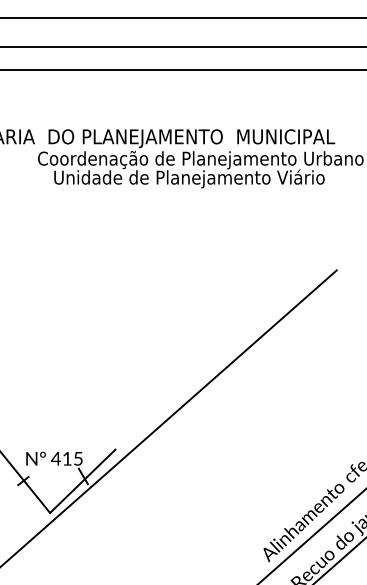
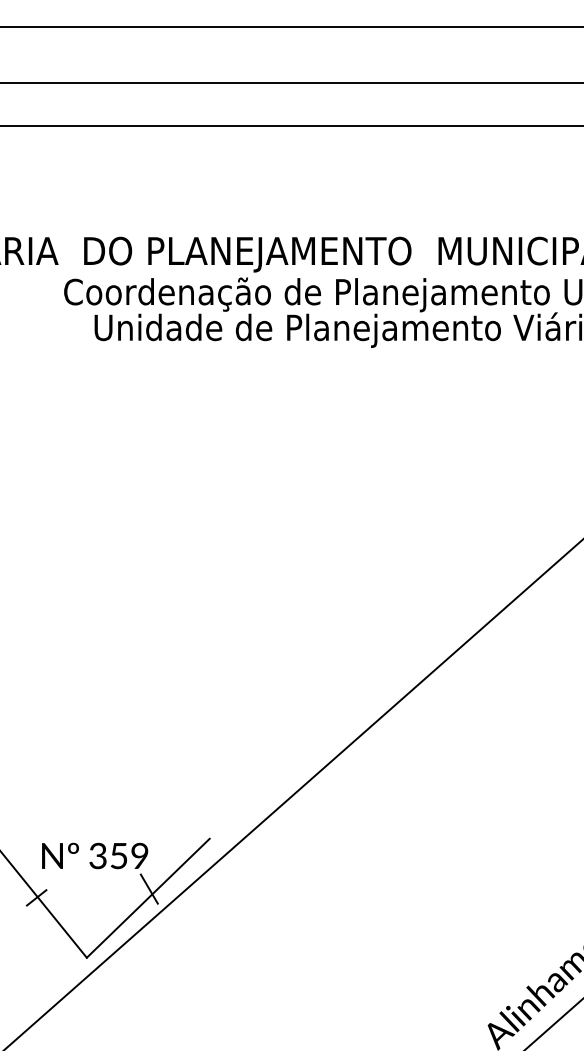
text: (66, 458) -> (117, 855), 415 -> 359

